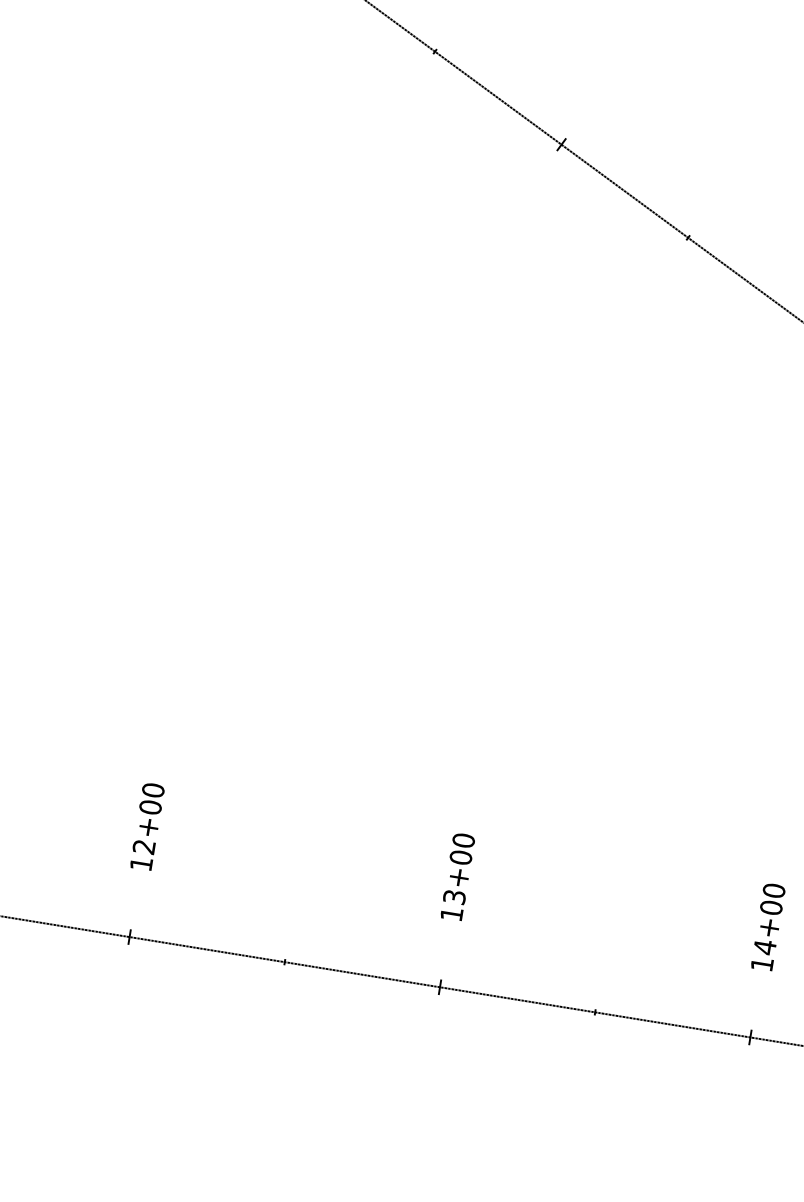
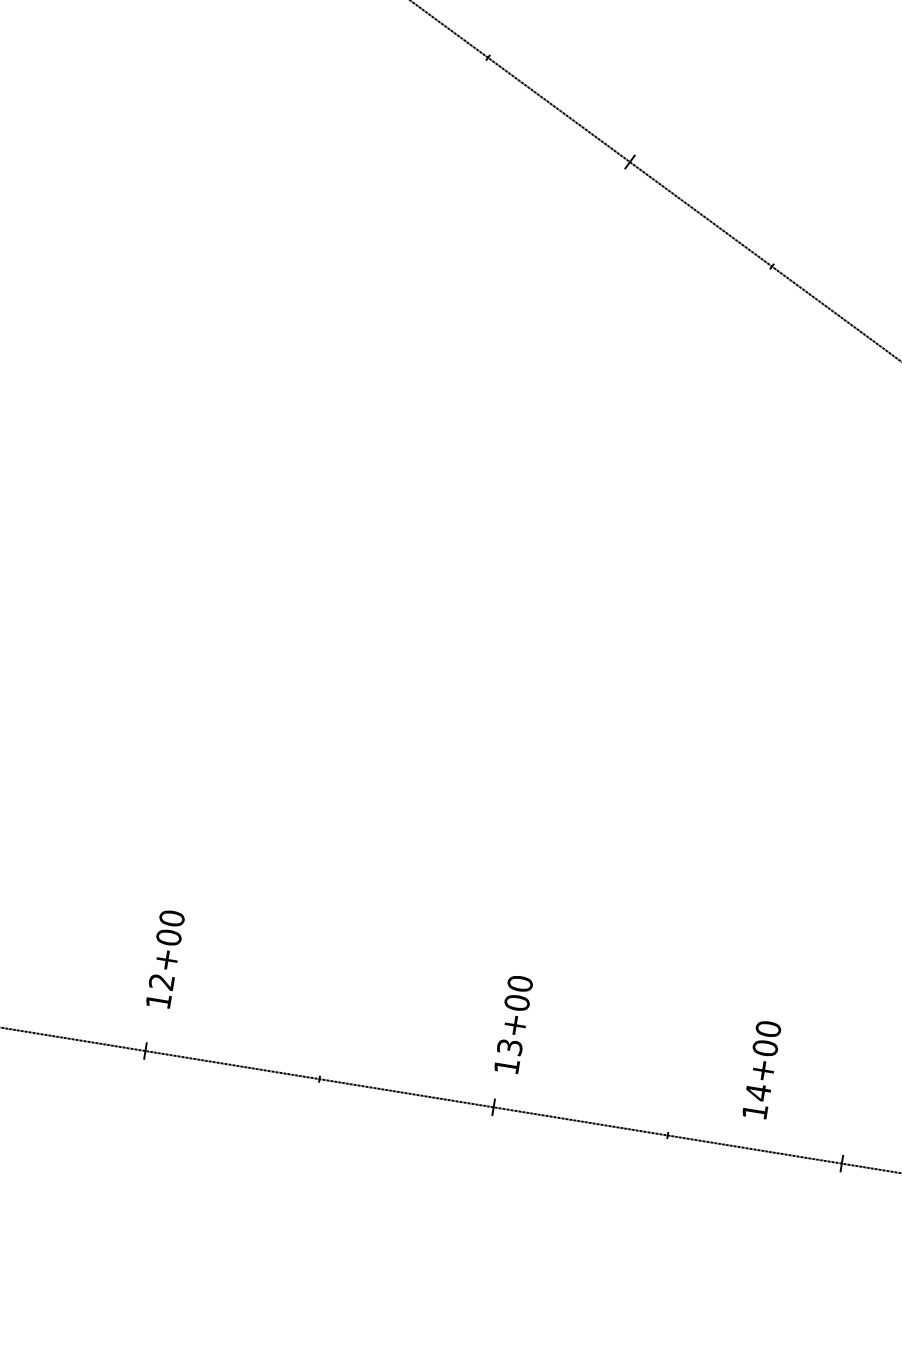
text: (147, 826) -> (165, 959), moved
text: (457, 877) -> (513, 1025), moved
text: (767, 927) -> (761, 1070), moved

